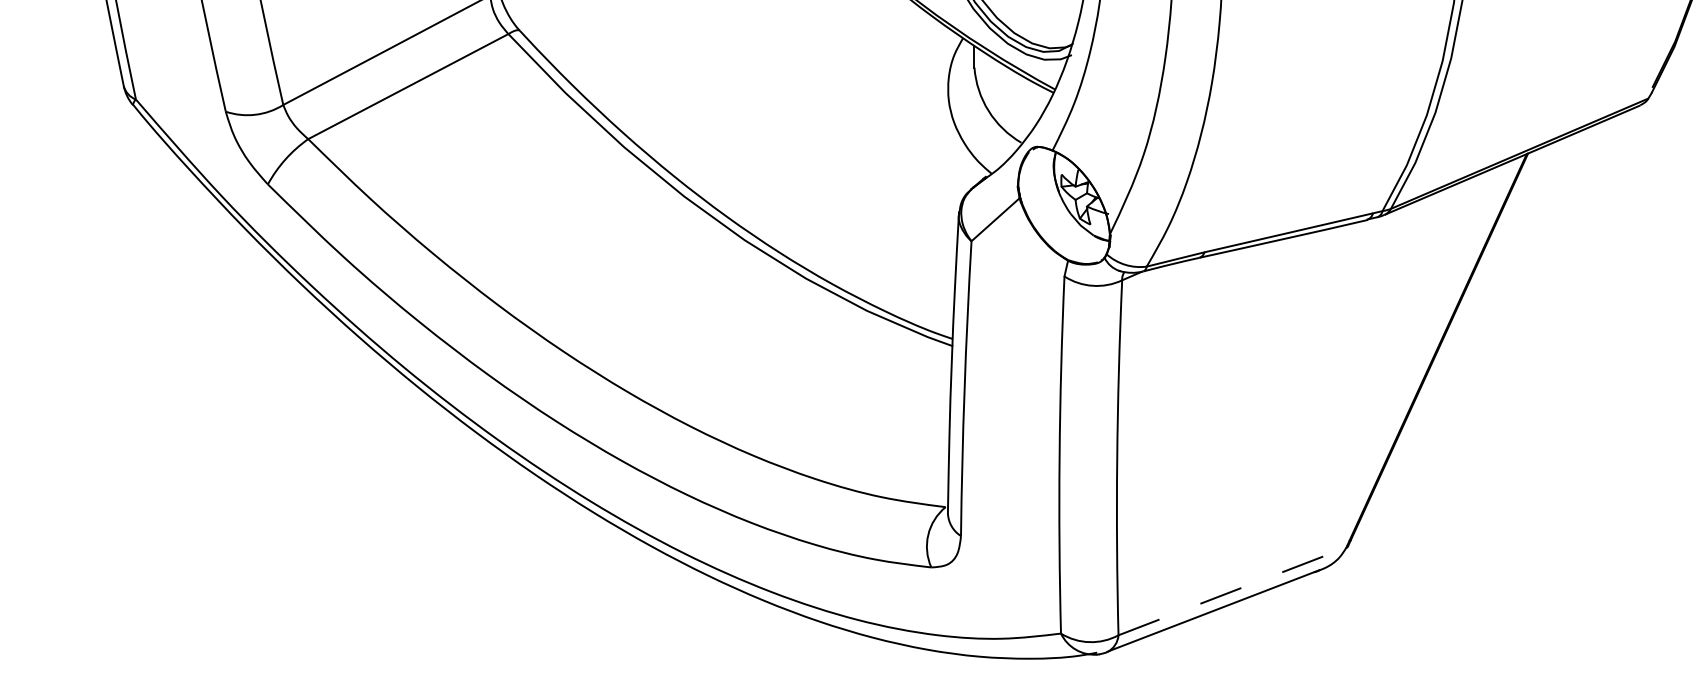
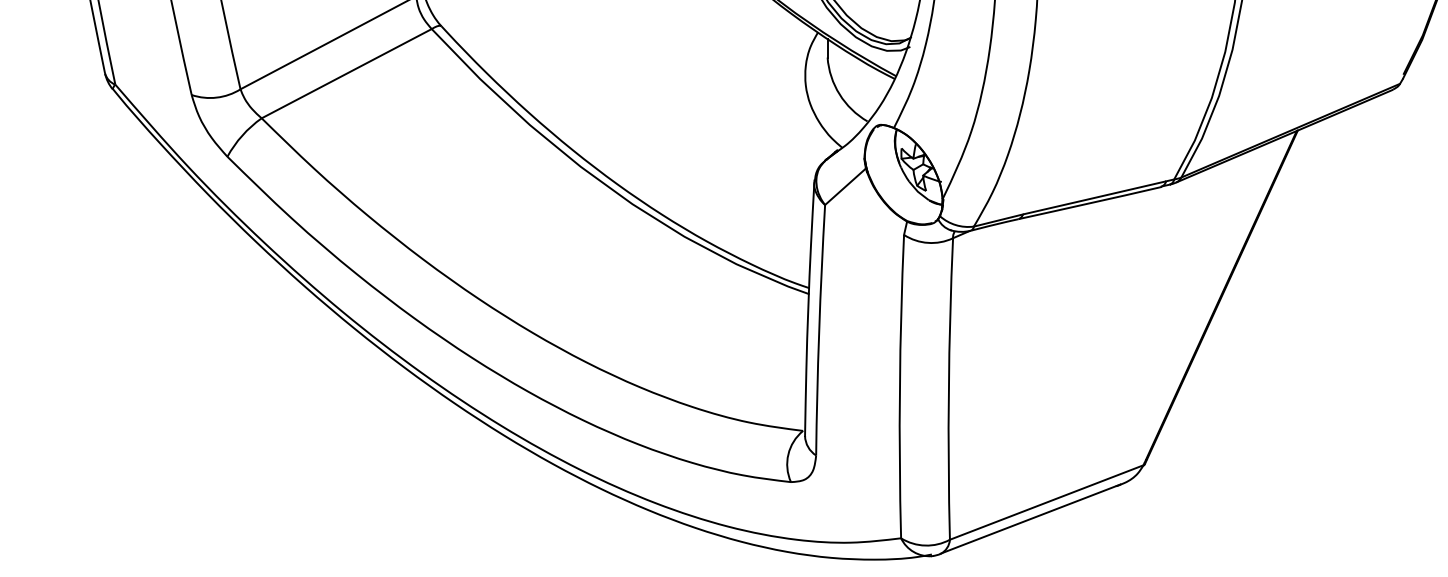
line: (1232, 591) -> (1046, 502), dashed -> solid

